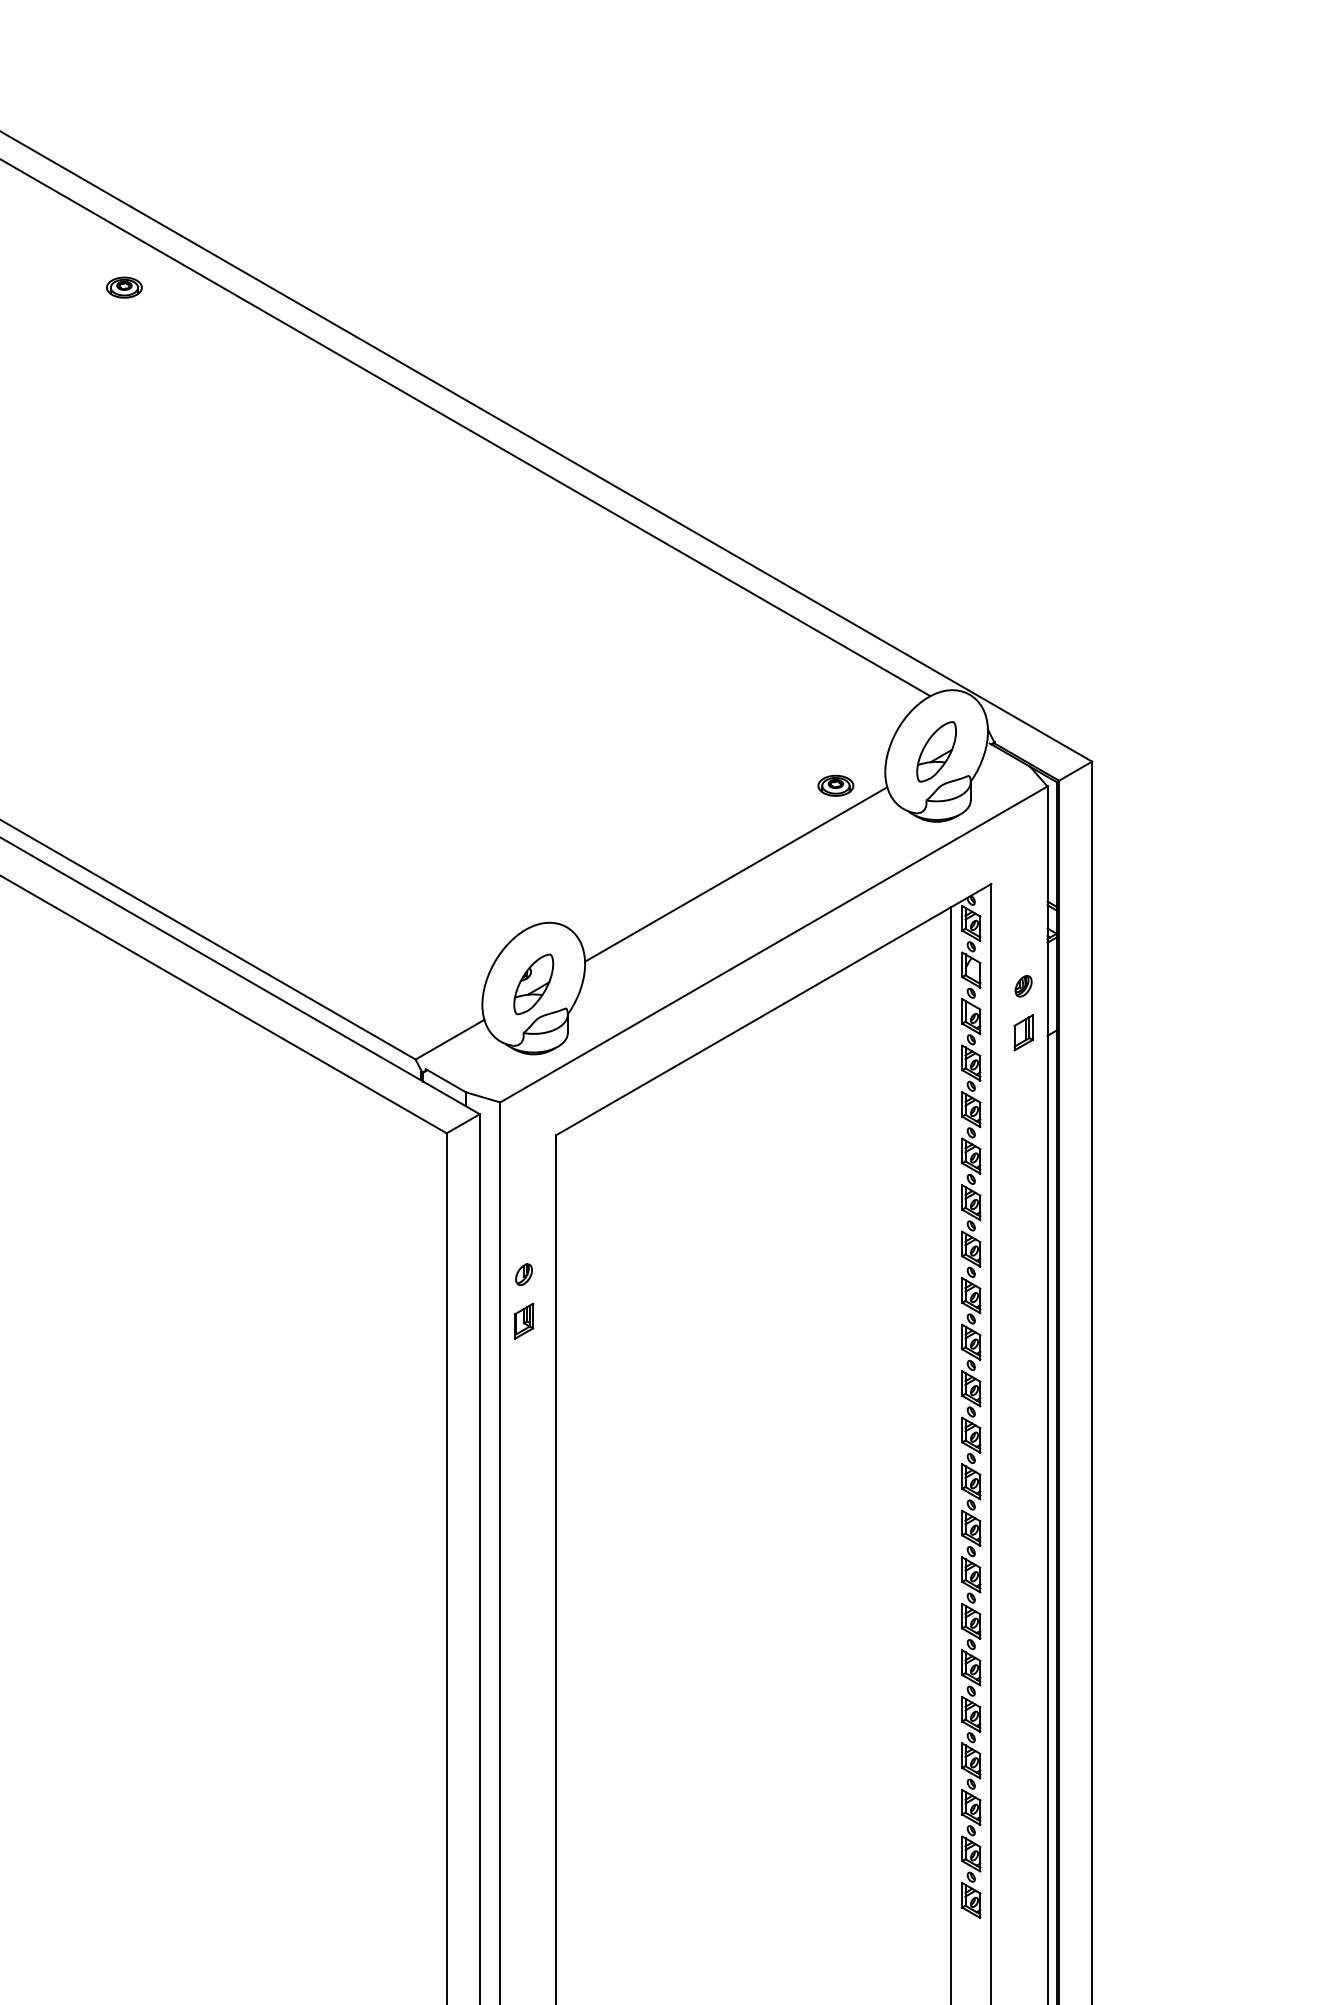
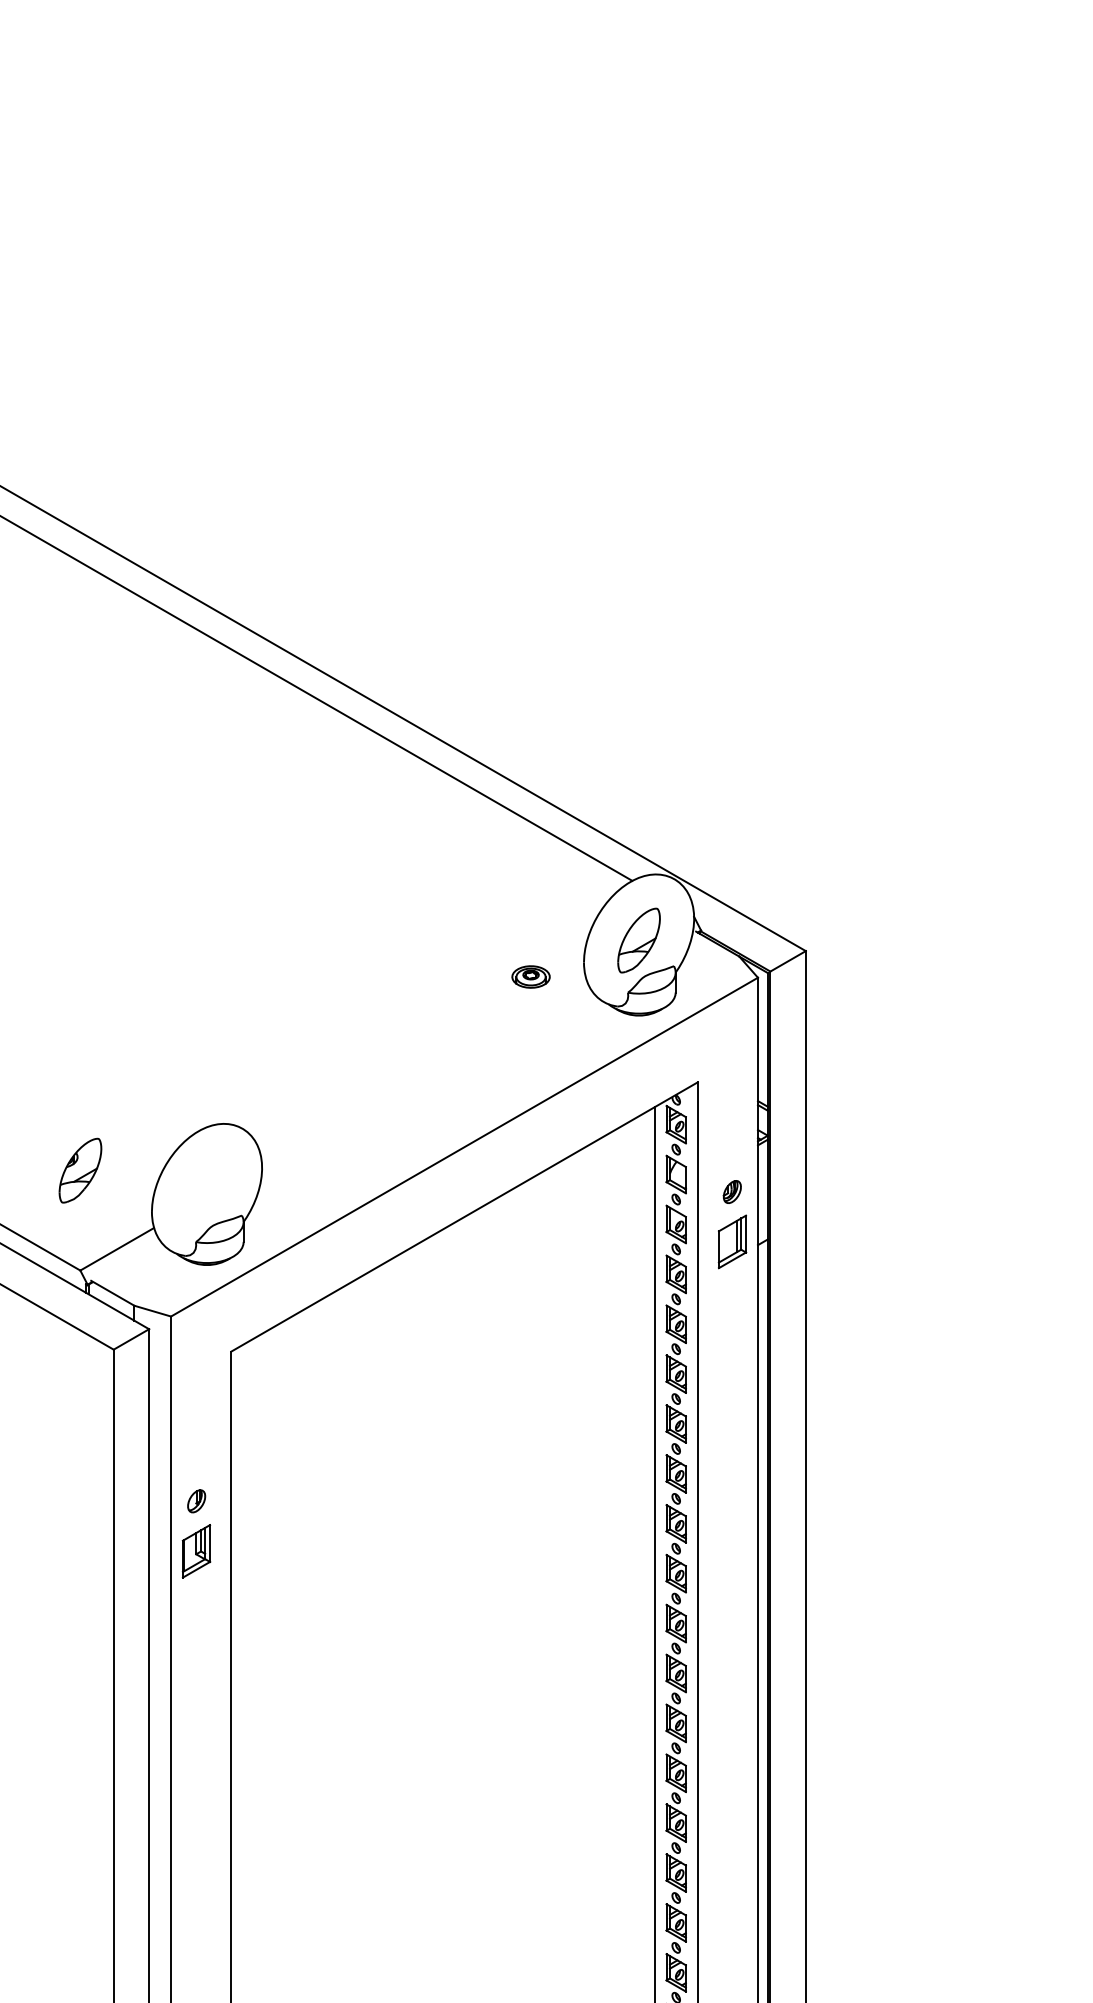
line: (736, 874) -> (424, 1072), removed
part: (533, 984) -> (80, 1170), moved
part: (1023, 1032) -> (732, 1241), size x1.4
part: (524, 1320) -> (197, 1550), size x1.4

